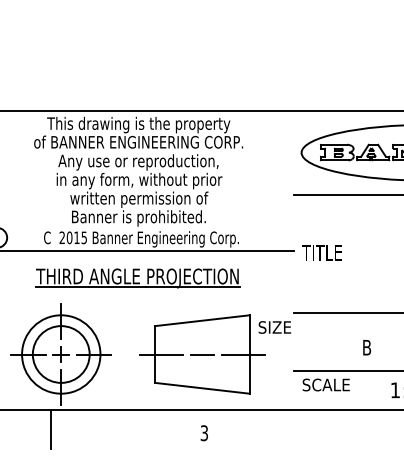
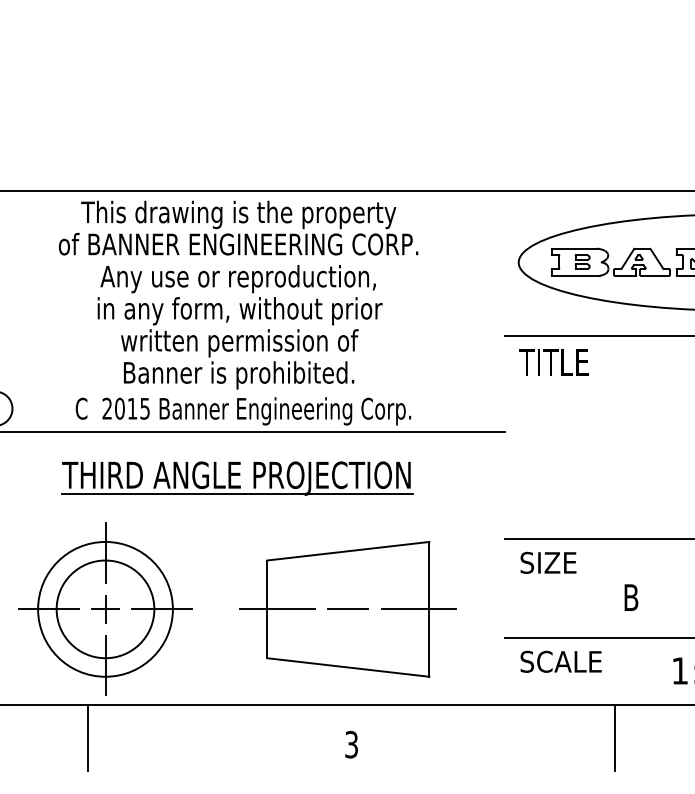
text: (321, 252) -> (552, 361), moved
text: (274, 327) -> (547, 562), moved
line: (357, 428) -> (614, 736), added

